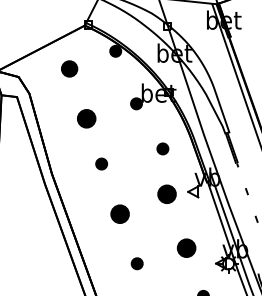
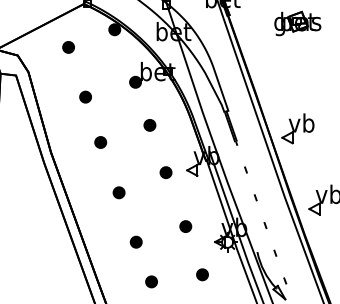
part: (69, 69) -> (68, 47), size x0.71
part: (86, 118) -> (85, 96), size x0.62
part: (162, 149) -> (149, 125), moved
part: (166, 194) -> (165, 172), size x0.62
part: (119, 214) -> (118, 192), size x0.62
part: (186, 248) -> (185, 226), size x0.62

